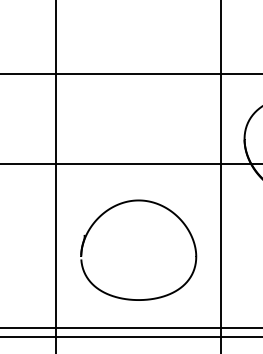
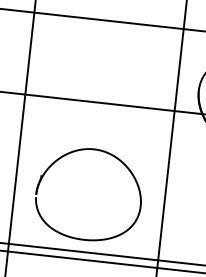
part: (125, 203) -> (81, 150), moved

